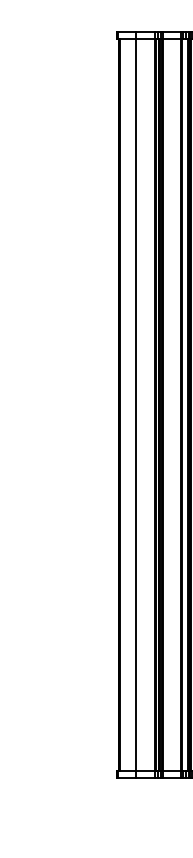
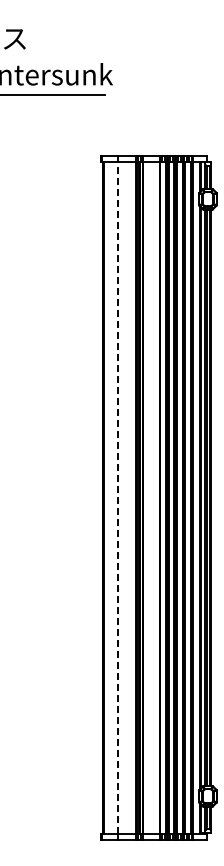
line: (136, 404) -> (118, 497), solid -> dashed

